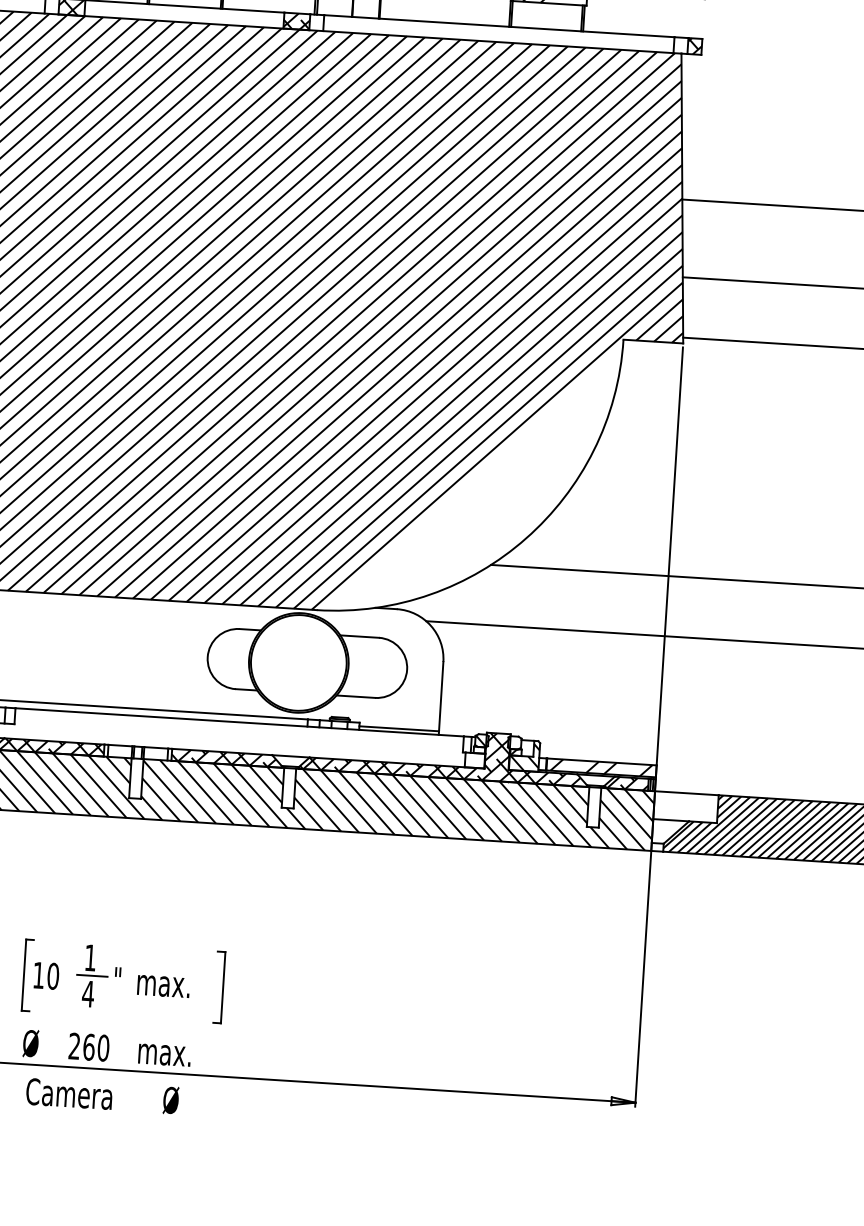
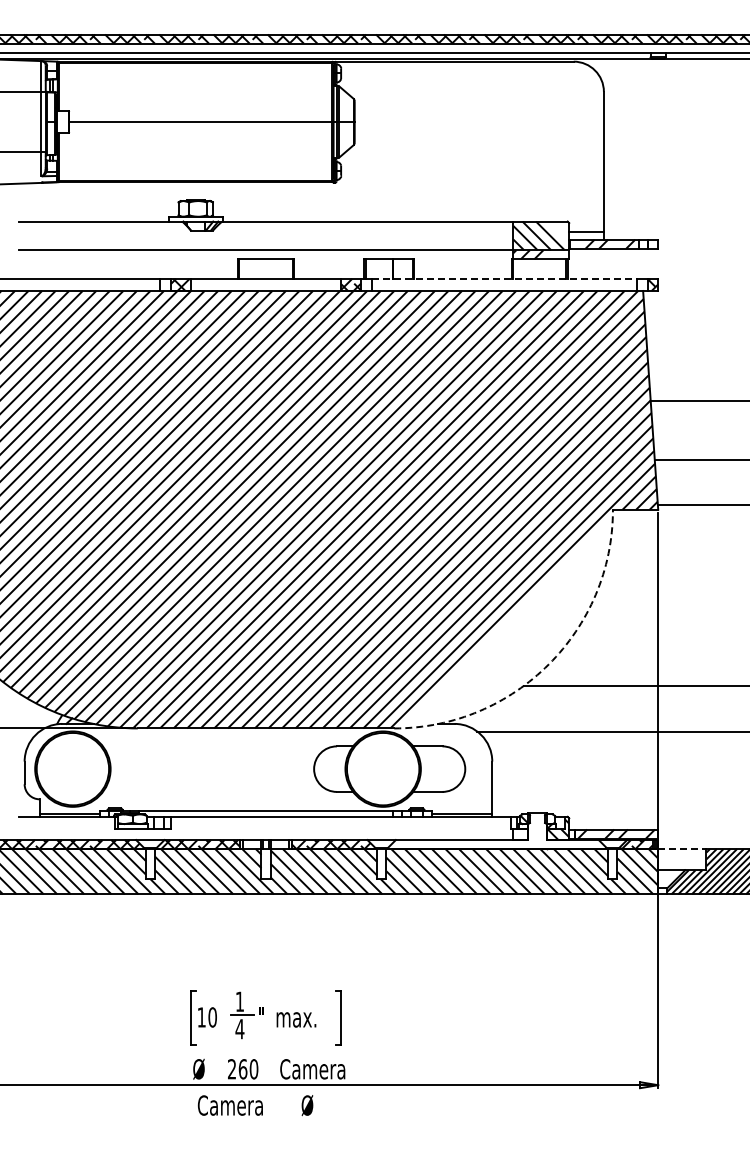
line: (499, 25) -> (504, 278), solid -> dashed
arc: (525, 538) -> (548, 664), solid -> dashed
hatch: (441, 753) -> (495, 830), removed
line: (687, 793) -> (682, 849), solid -> dashed
text: (180, 1053) -> (312, 1069), max. -> Camera

